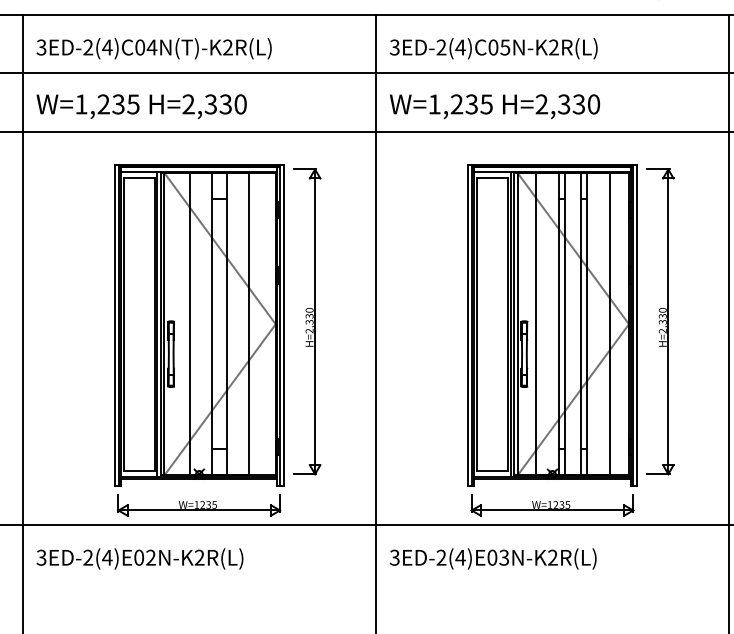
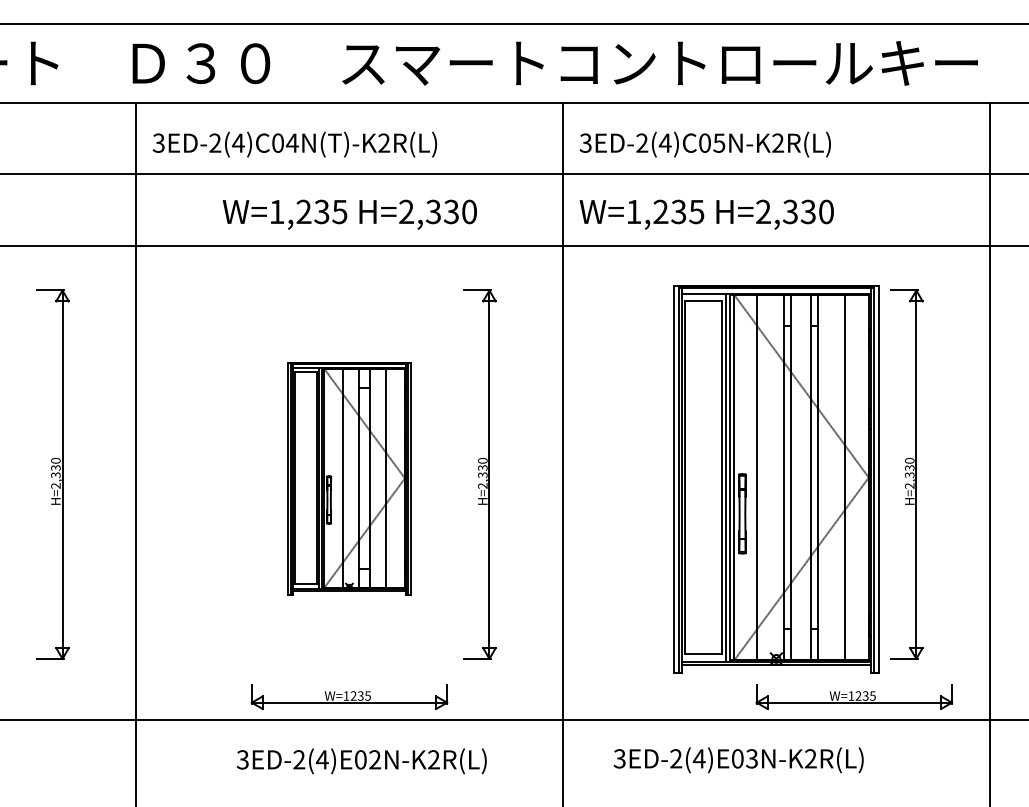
text: (141, 106) -> (349, 214), moved
part: (199, 325) -> (349, 479), size x0.6
part: (552, 505) -> (854, 696), moved
text: (139, 559) -> (361, 761), moved
text: (493, 559) -> (738, 760), moved

